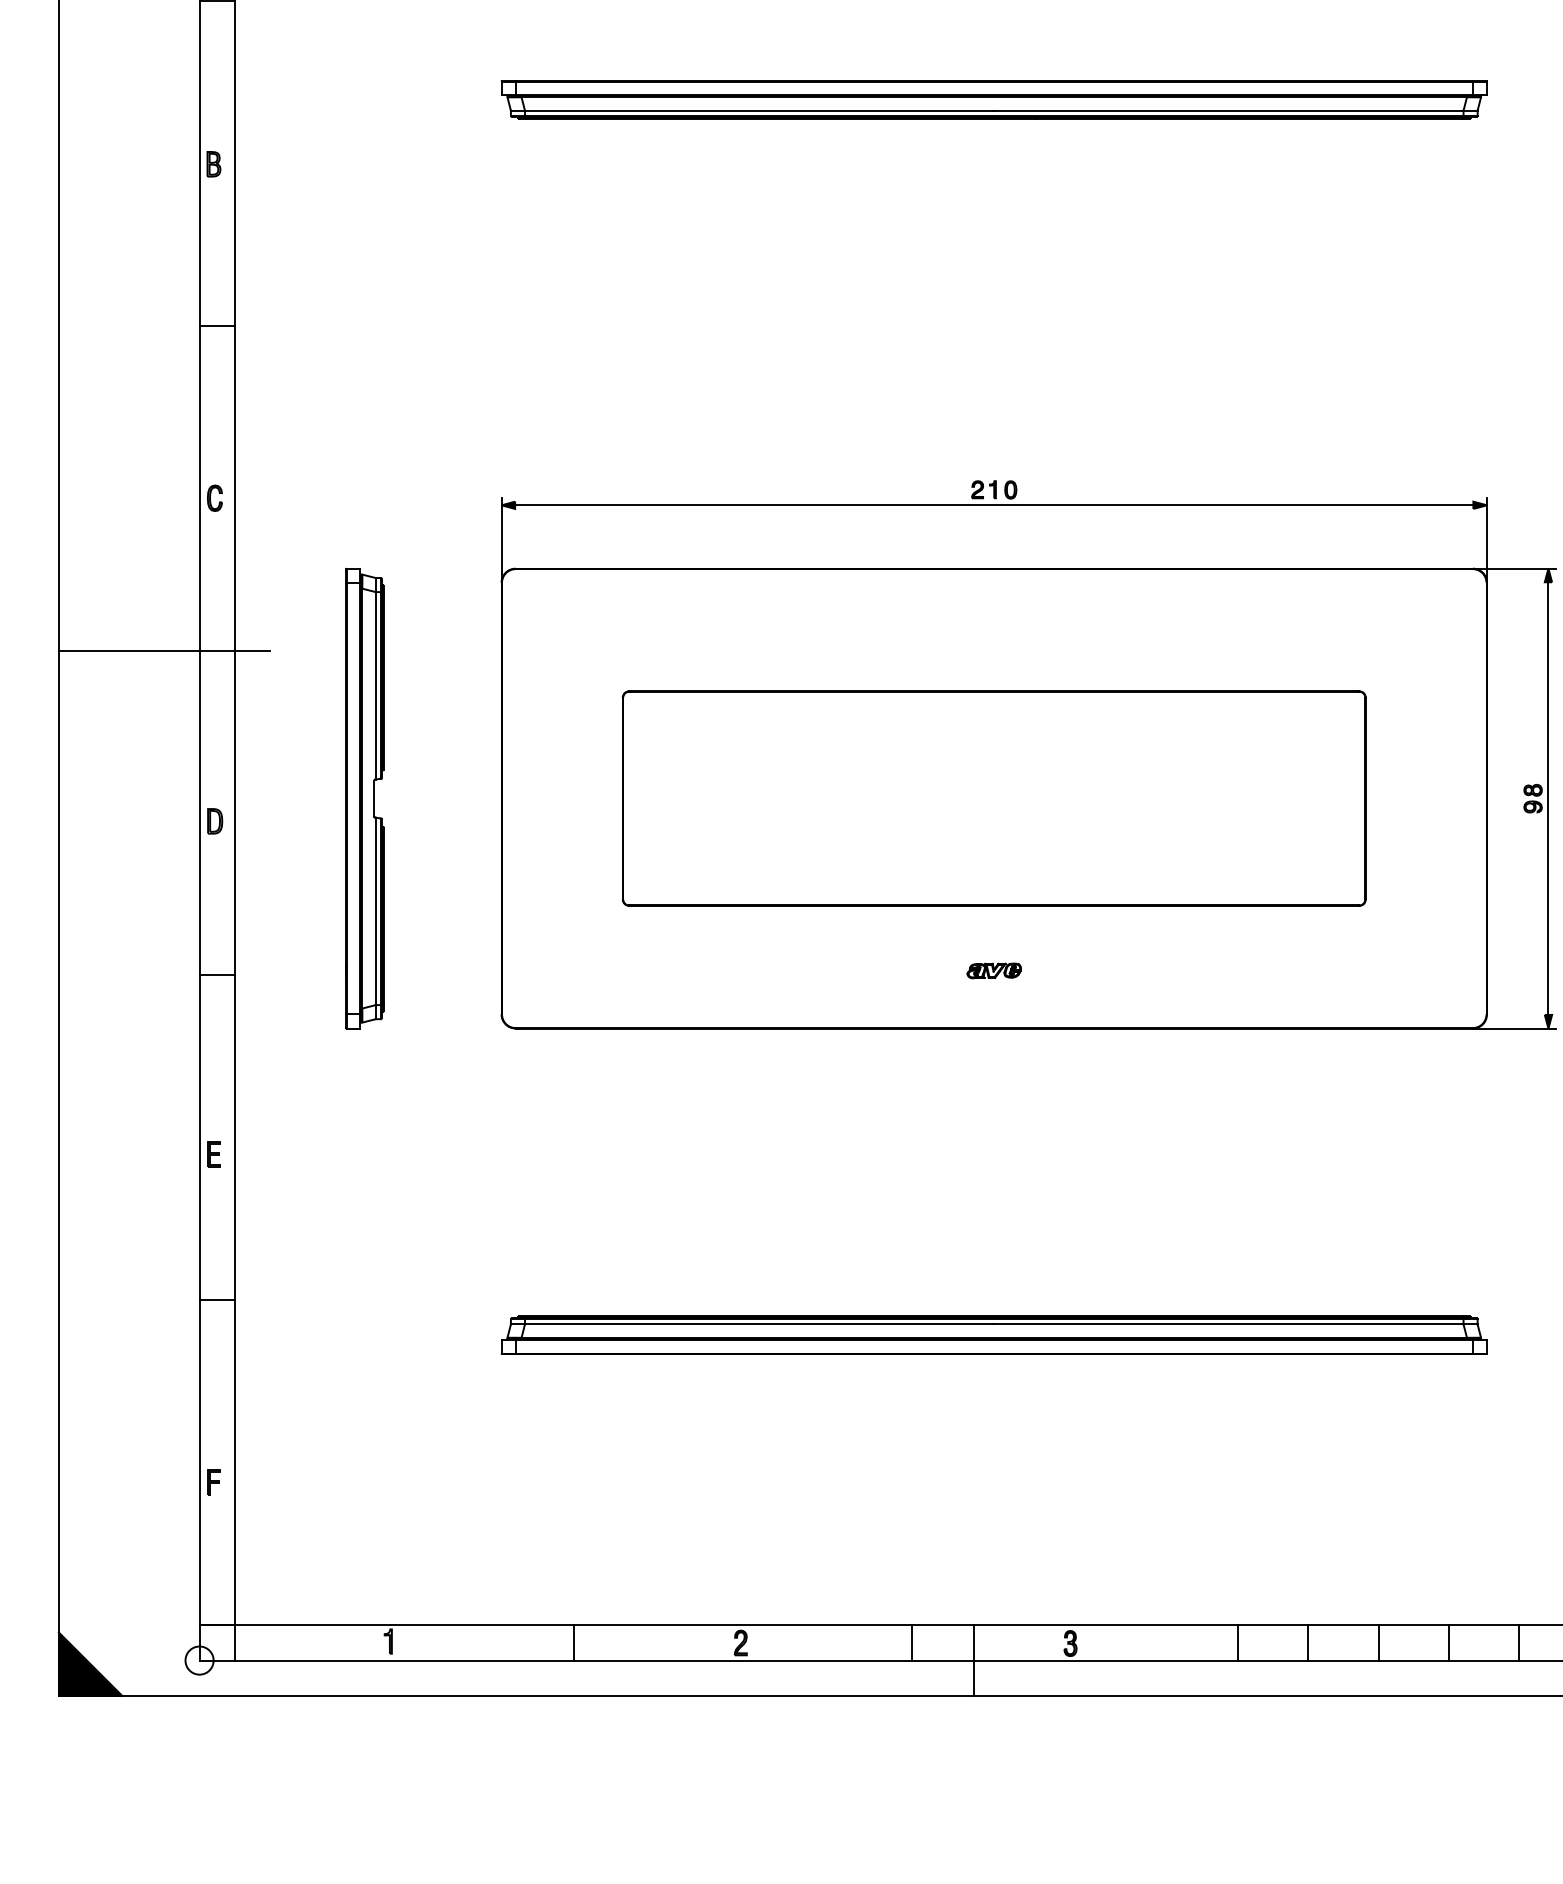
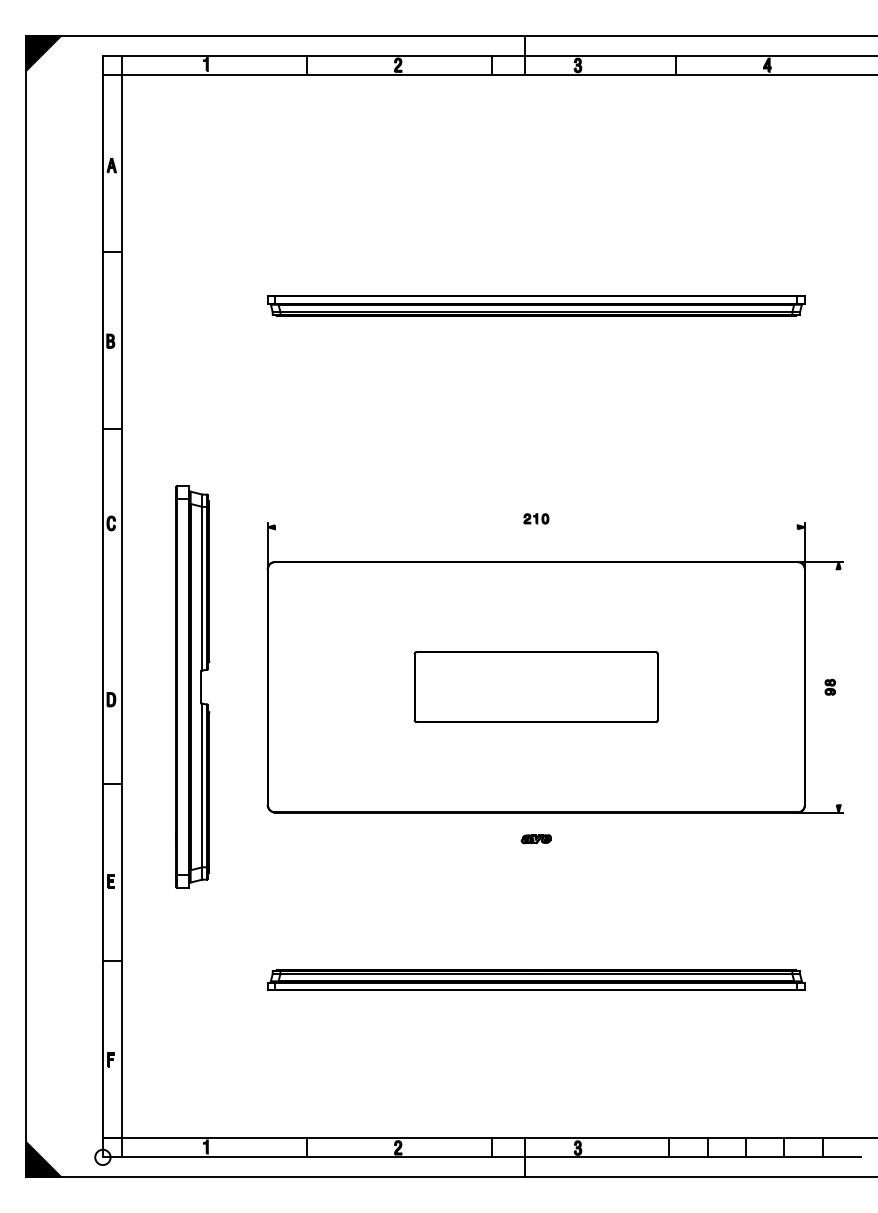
line: (994, 505) -> (536, 527), removed
line: (163, 650) -> (83, 606), removed
part: (992, 797) -> (535, 686), size x0.6
part: (365, 799) -> (193, 687), size x1.6
line: (1548, 799) -> (838, 687), removed
part: (992, 971) -> (535, 839), moved

